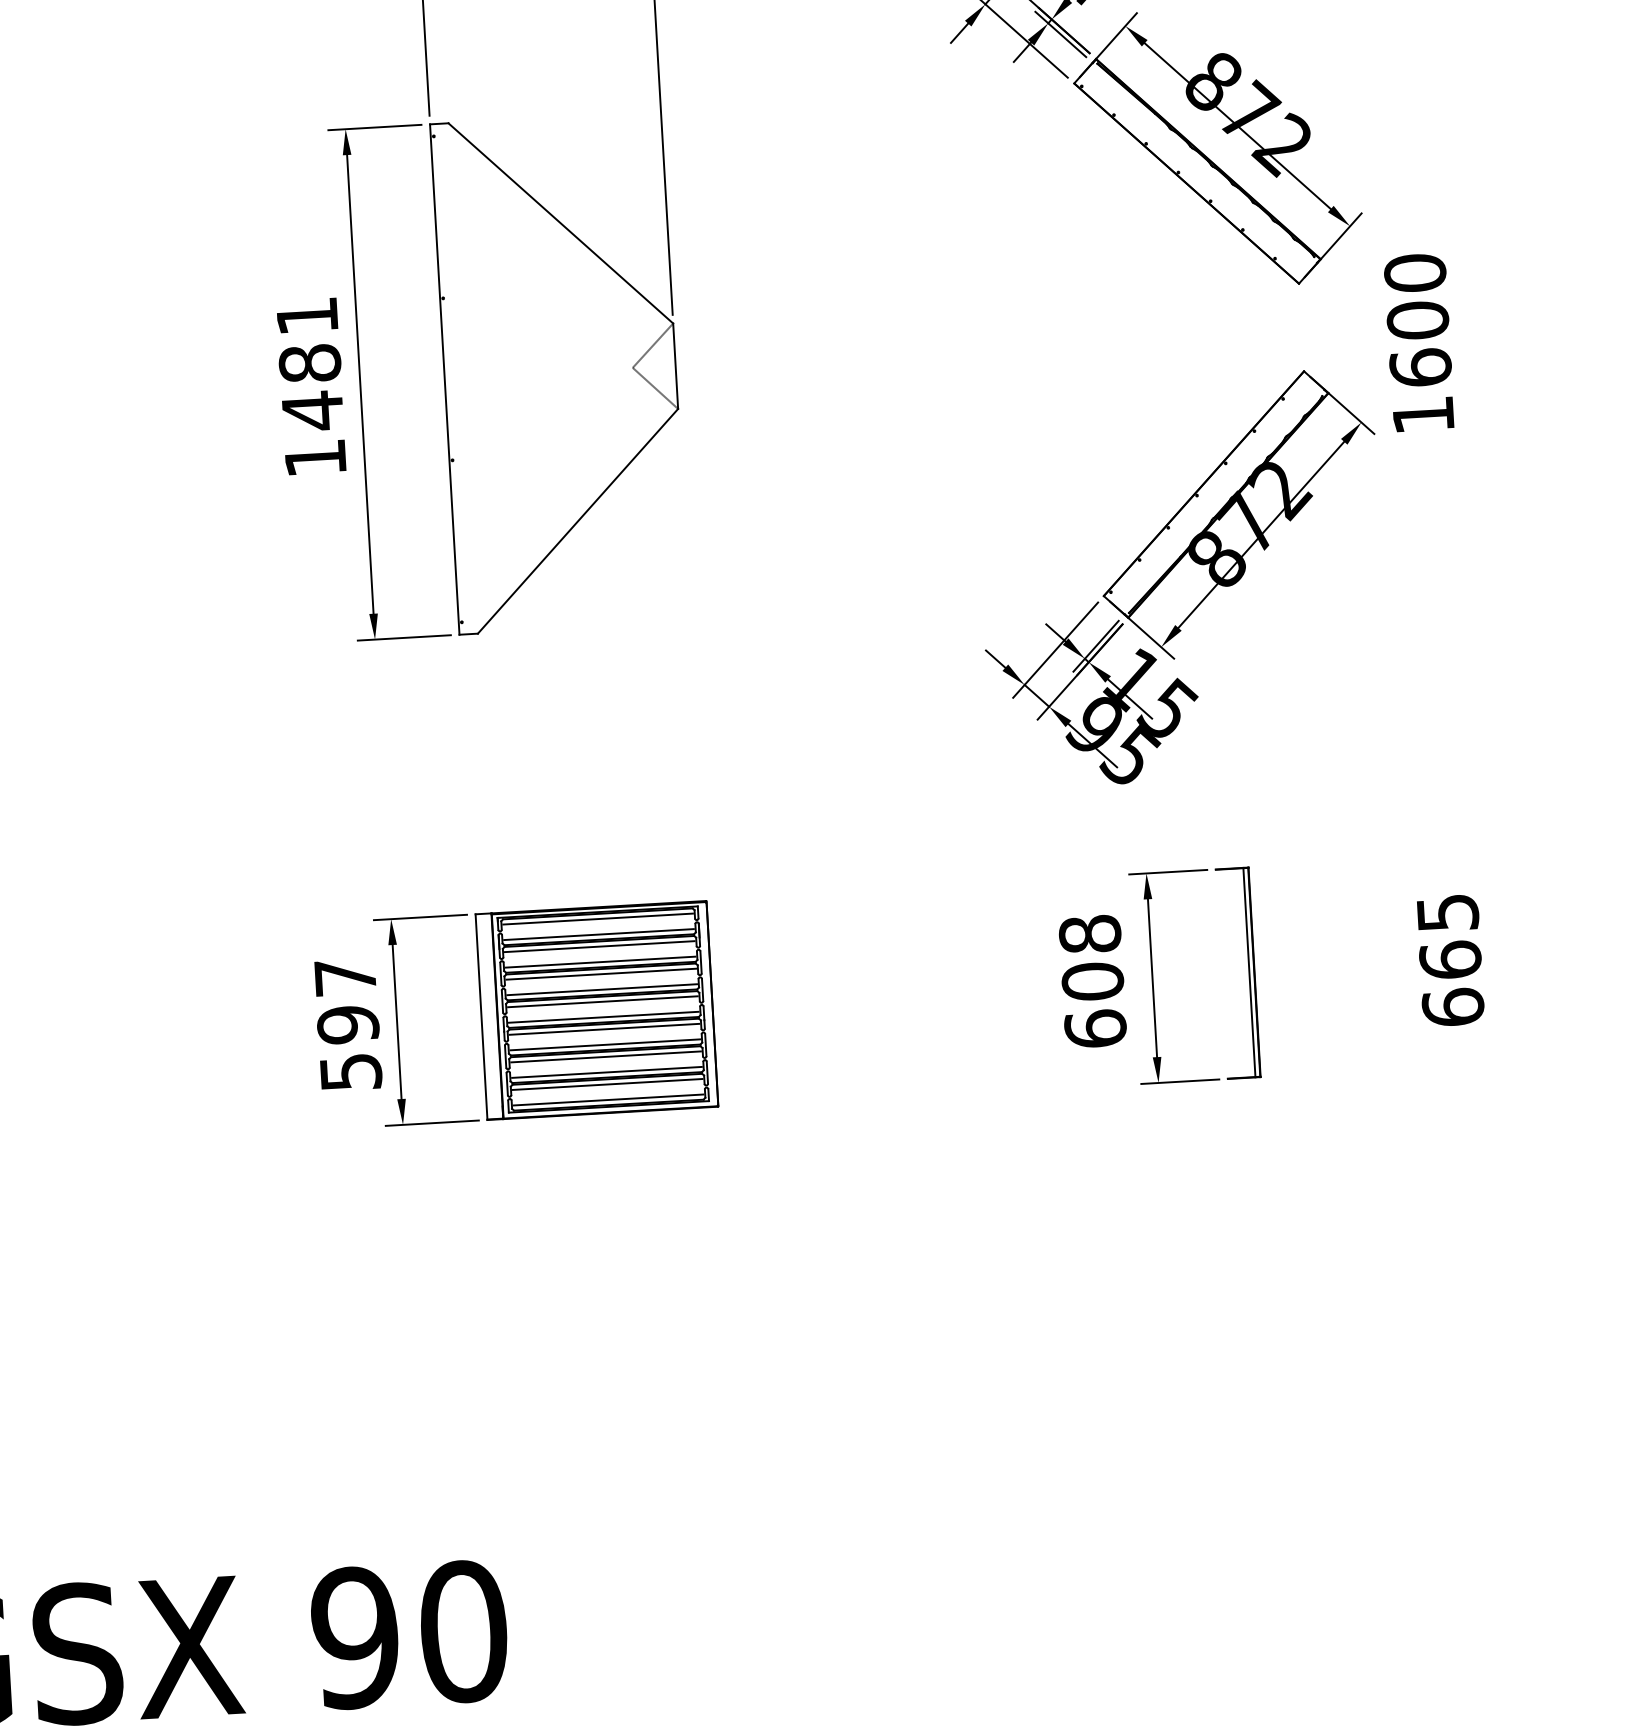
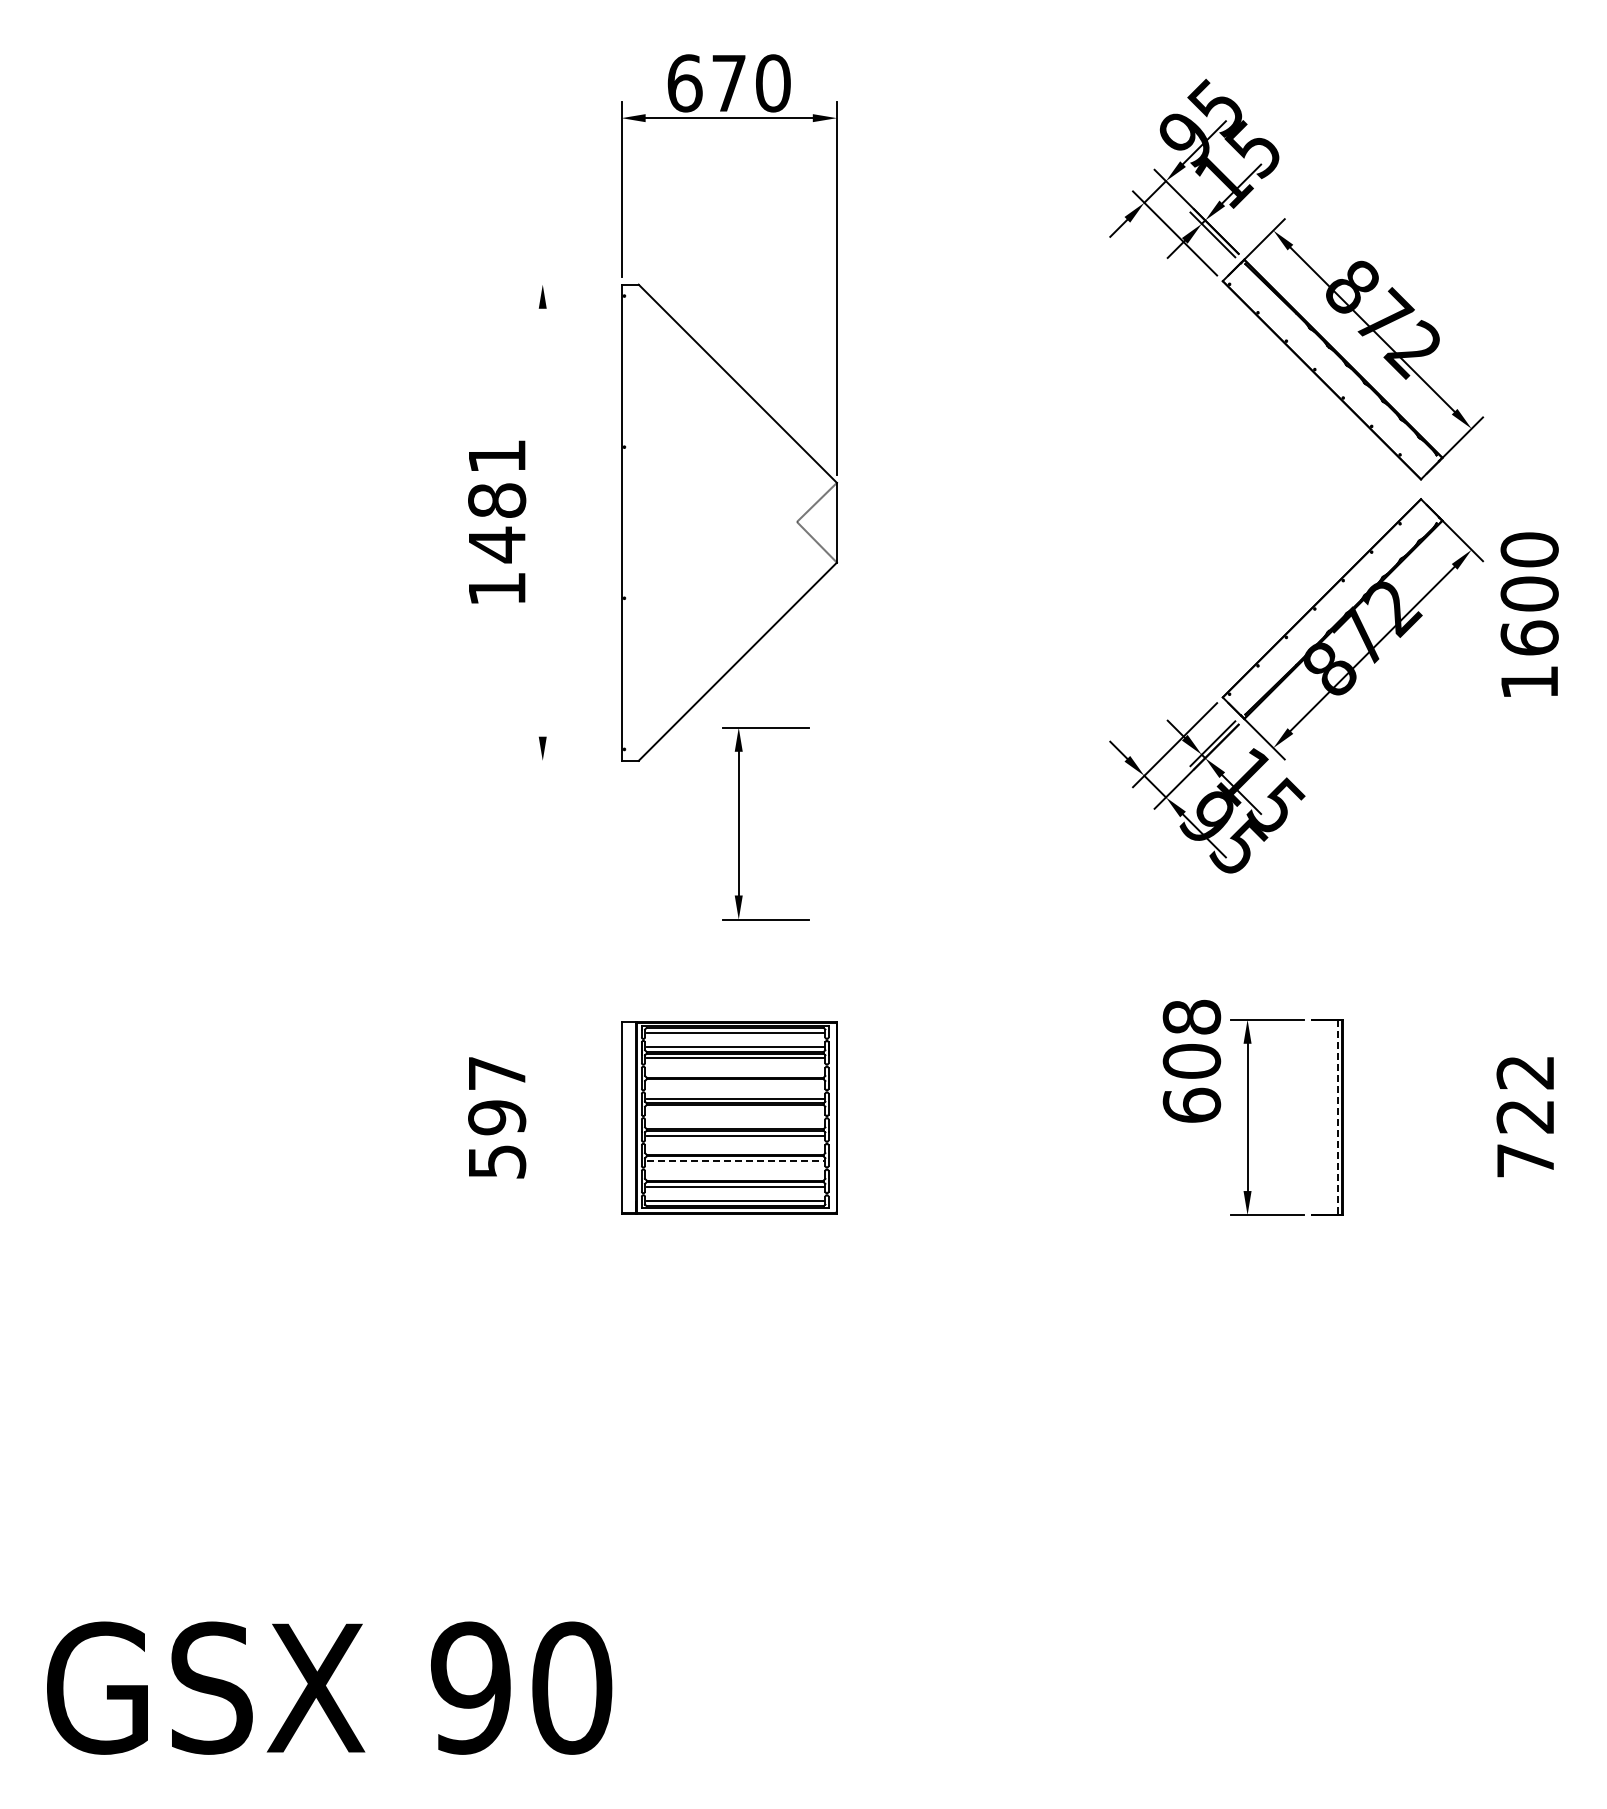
line: (374, 127) -> (569, 284), removed
text: (1419, 342) -> (1529, 614), moved
line: (360, 384) -> (542, 522), removed
part: (1182, 578) -> (1296, 685), moved
line: (403, 637) -> (569, 760), removed
text: (1450, 960) -> (1525, 1116), 665 -> 722
line: (599, 961) -> (734, 1072), removed
line: (1248, 972) -> (1337, 1117), solid -> dashed
line: (600, 974) -> (734, 1084), removed
text: (1092, 980) -> (1191, 1060), moved
line: (602, 1001) -> (734, 1109), removed
line: (603, 1017) -> (734, 1124), removed
part: (397, 1021) -> (739, 823), moved
line: (604, 1045) -> (734, 1150), removed
line: (606, 1057) -> (735, 1161), solid -> dashed
line: (606, 1072) -> (734, 1175), removed

